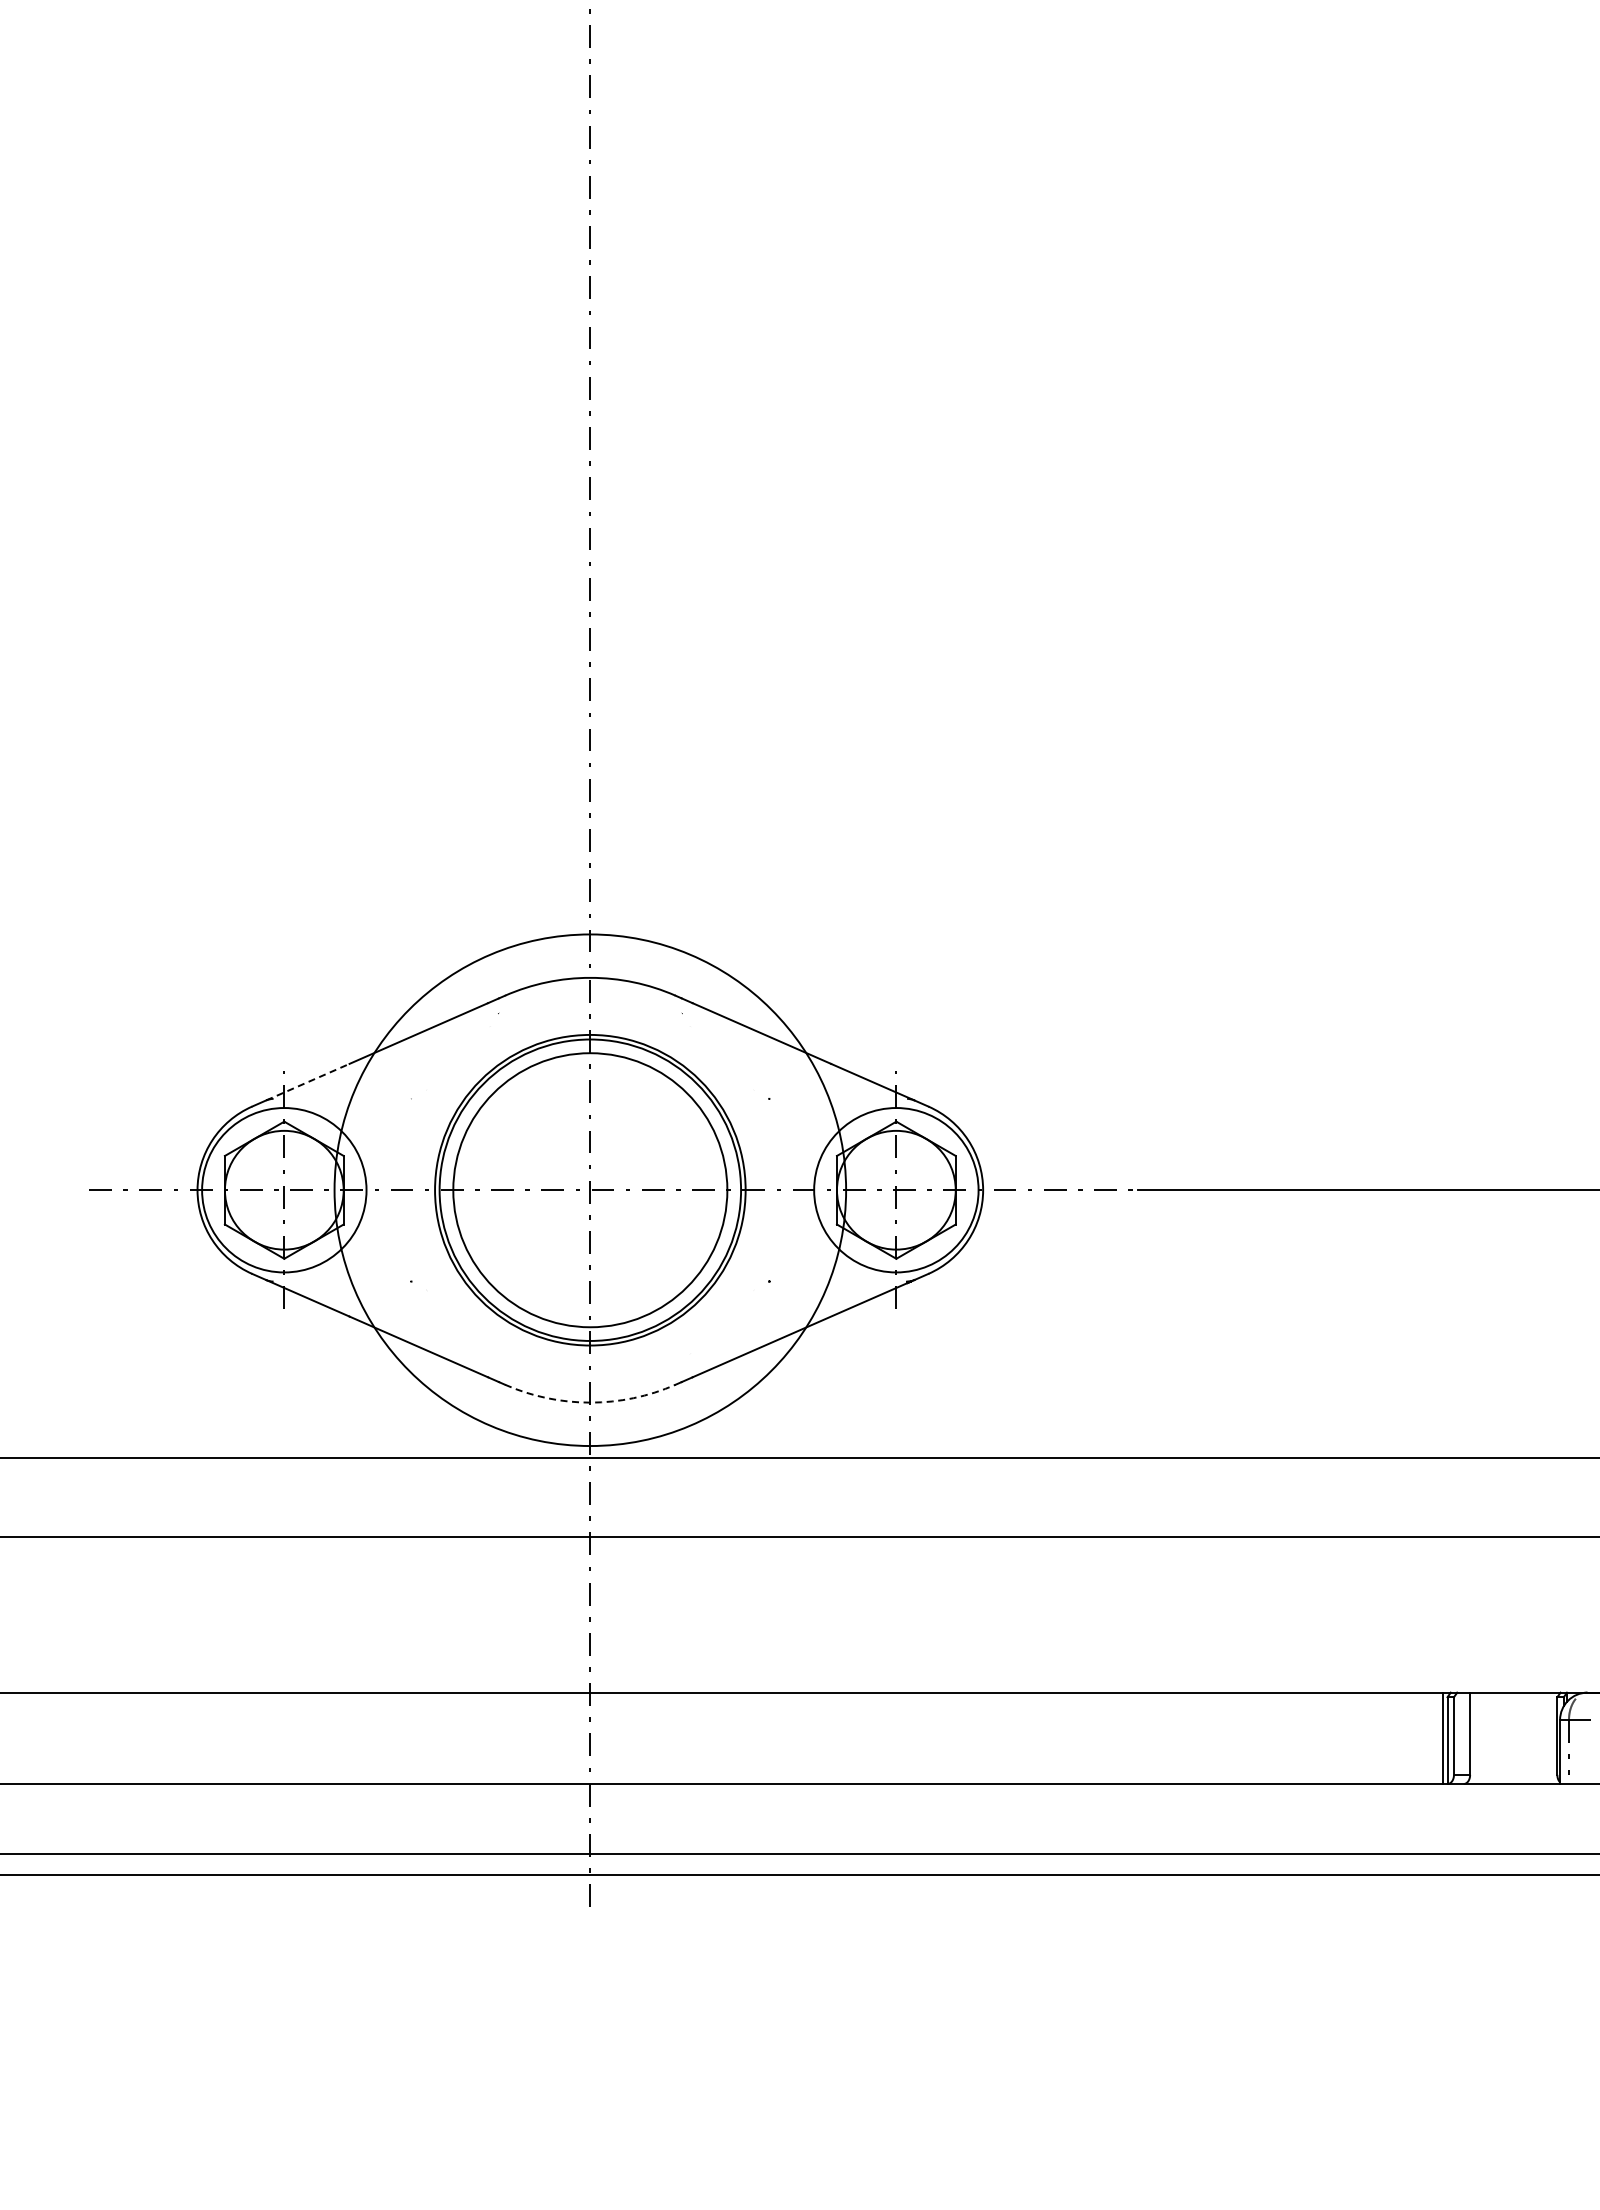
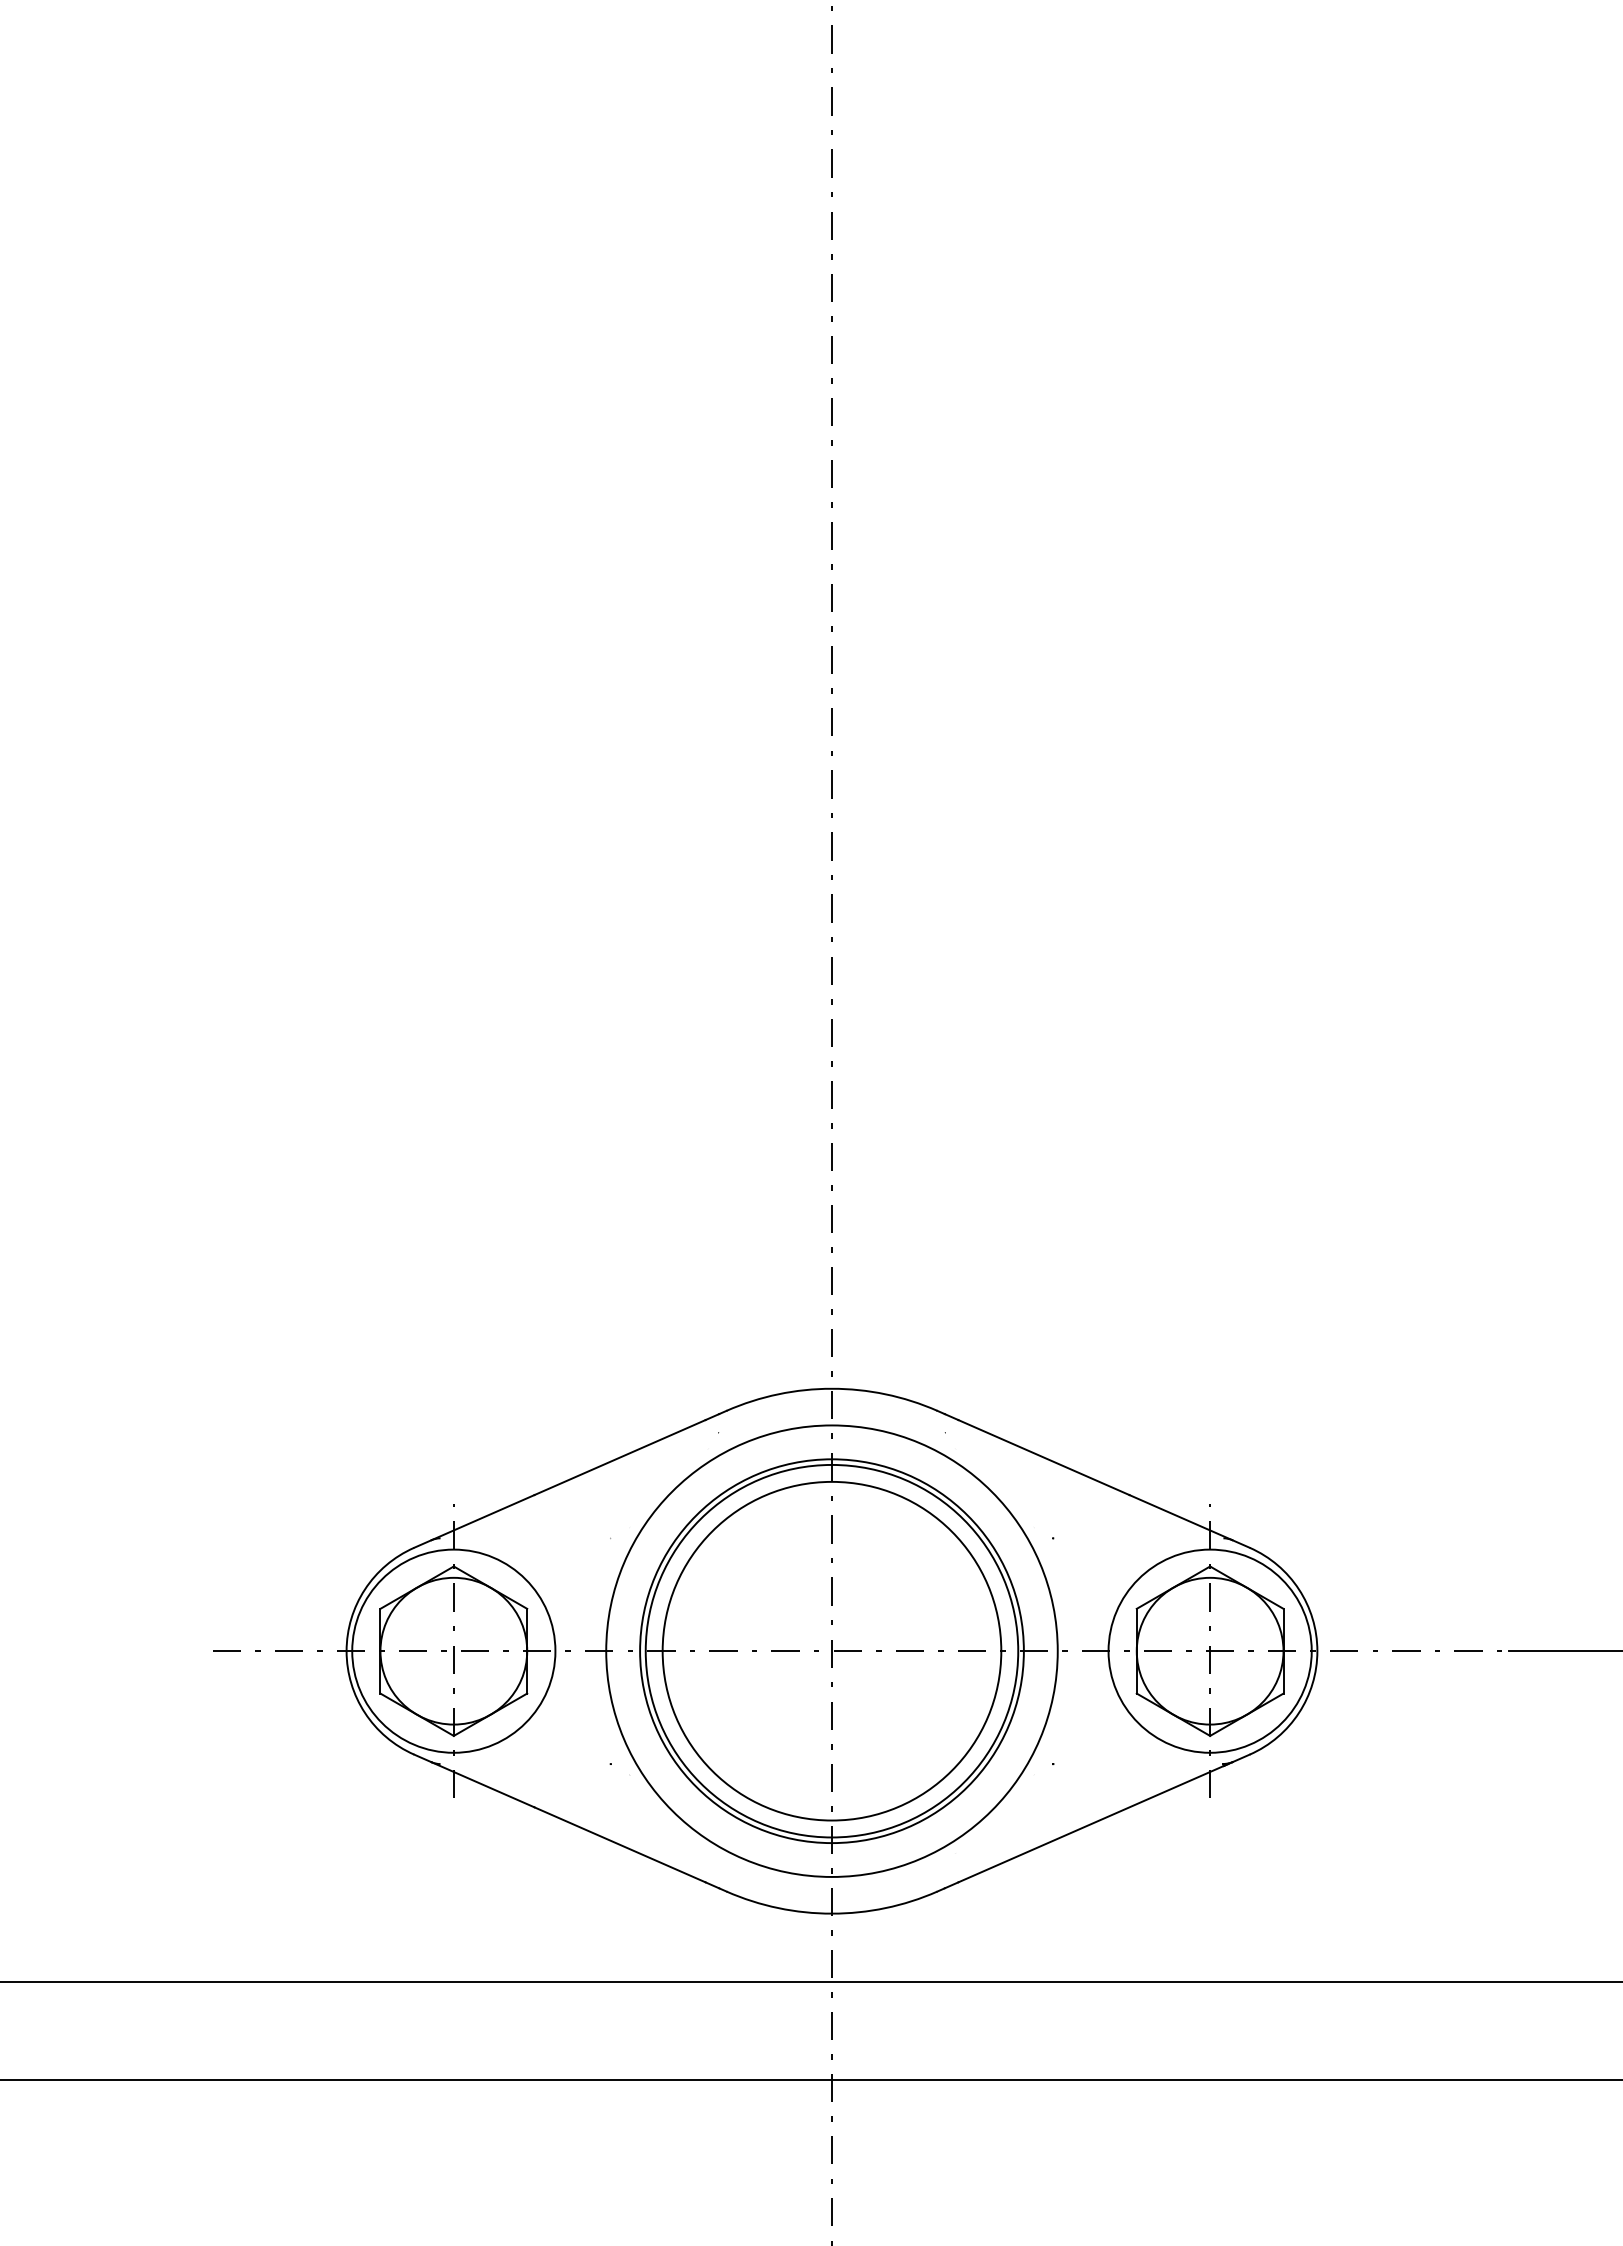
line: (307, 1082) -> (482, 1518), dashed -> solid
circle: (590, 1189) -> (832, 1650), size x0.71
arc: (590, 1402) -> (832, 1913), dashed -> solid

